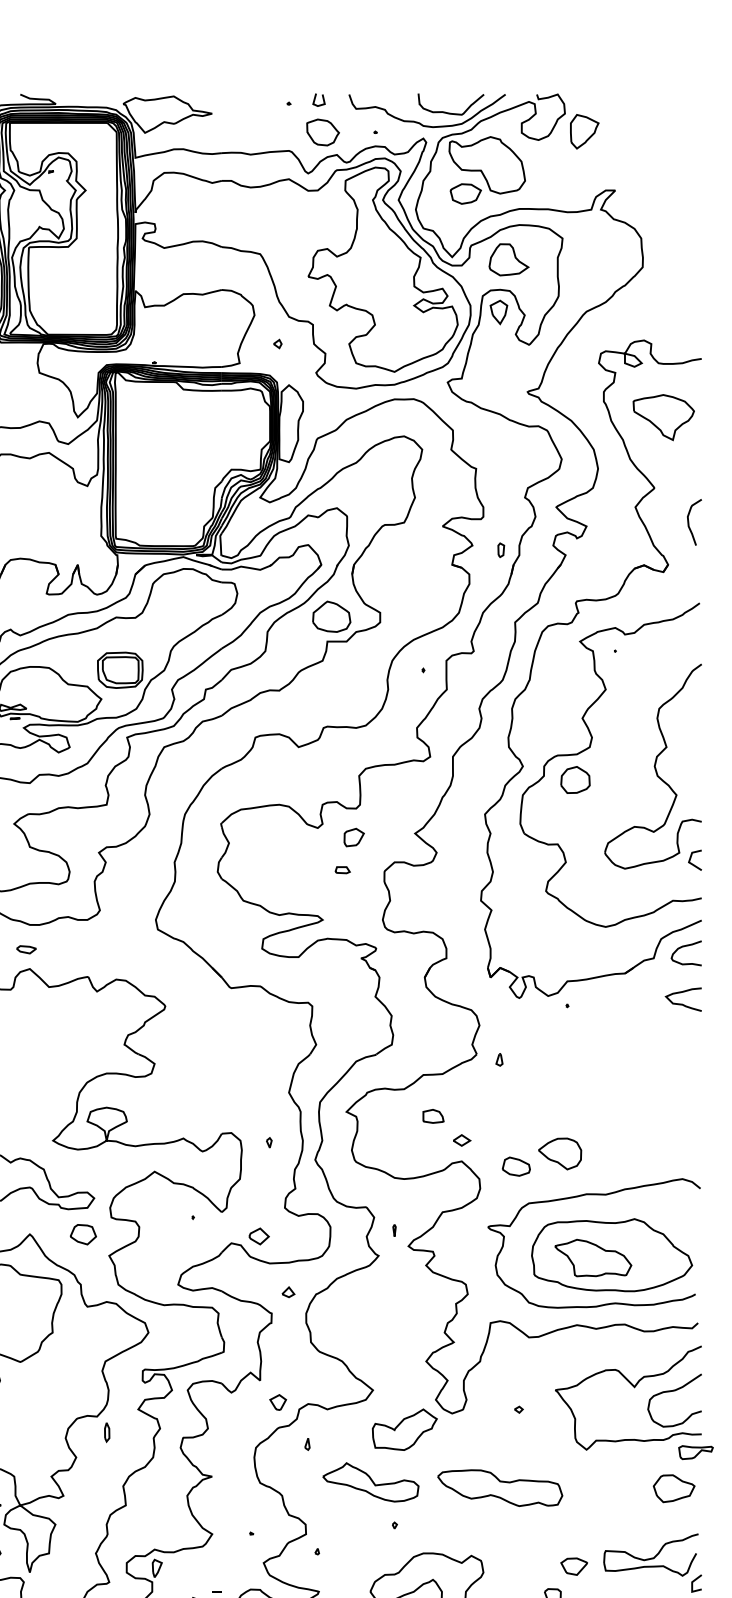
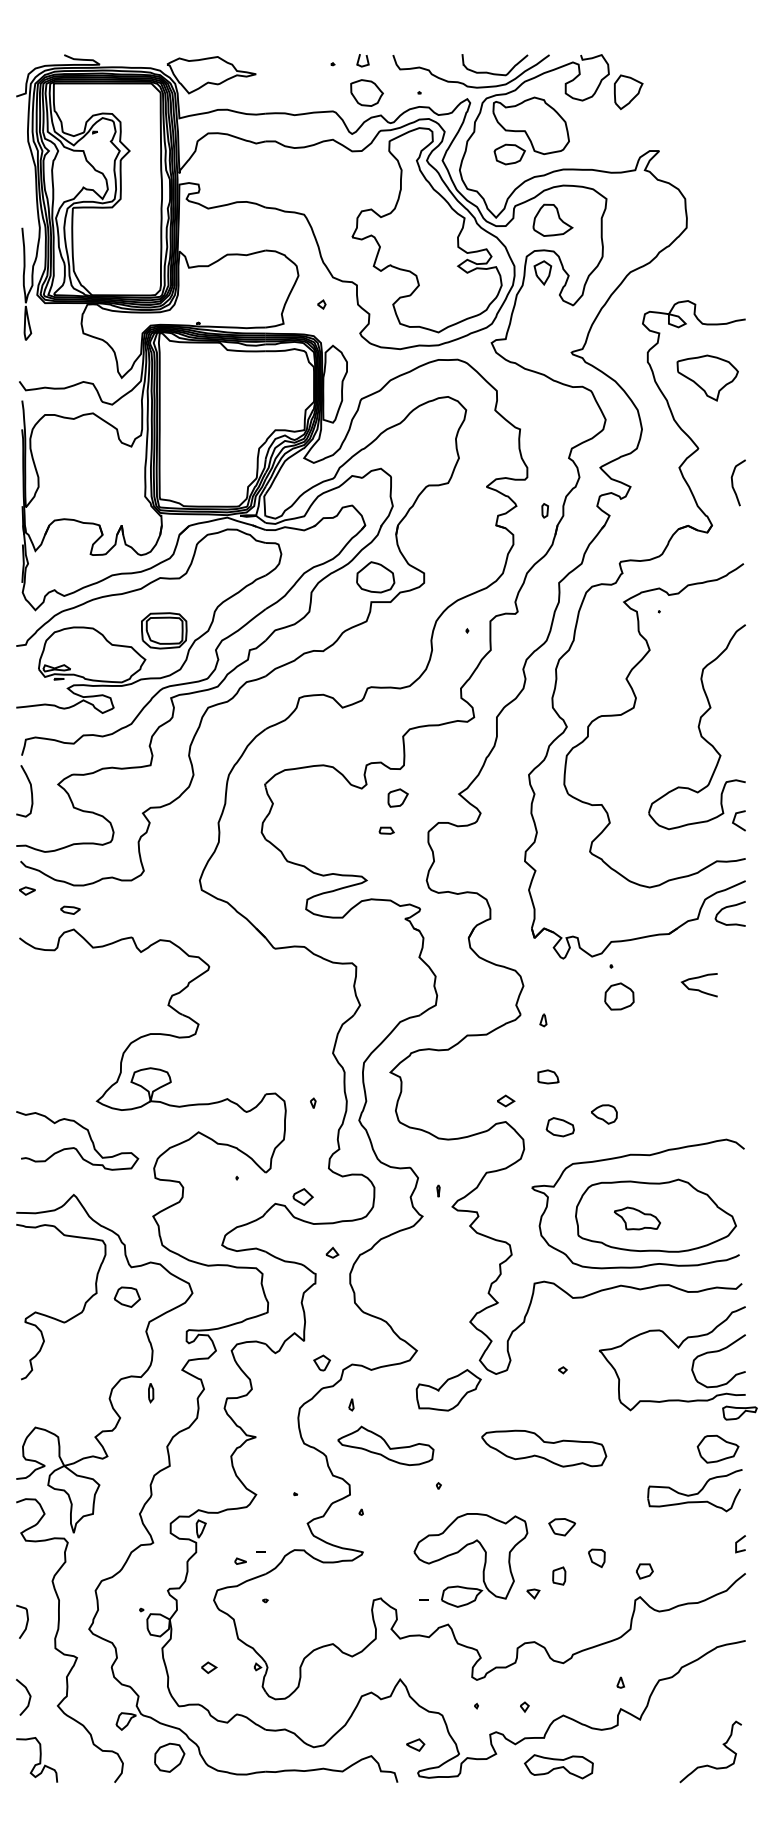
part: (575, 779) -> (619, 996), moved
curve: (682, 1003) -> (698, 989), moved
part: (433, 1115) -> (548, 1076), moved
part: (560, 1153) -> (604, 1114), size x0.6
part: (82, 1233) -> (126, 1296), moved
part: (593, 1257) -> (637, 1218), size x0.6
part: (370, 1481) -> (385, 1445), moved
part: (650, 1554) -> (694, 1490), moved
part: (574, 1566) -> (562, 1527), moved

